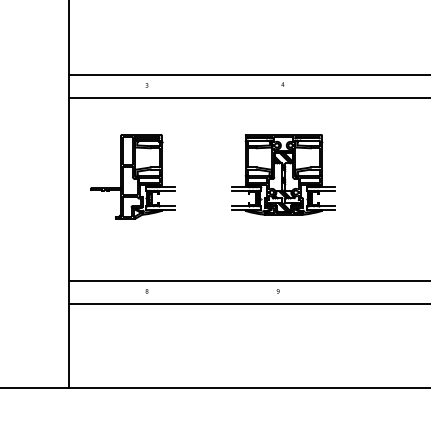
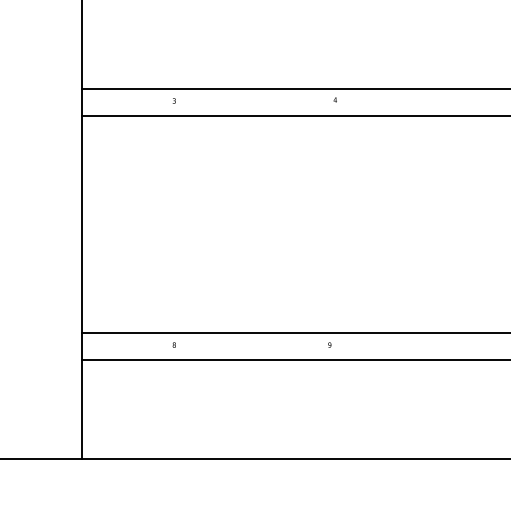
part: (283, 174) -> (336, 206), removed
part: (132, 176) -> (157, 208), removed

